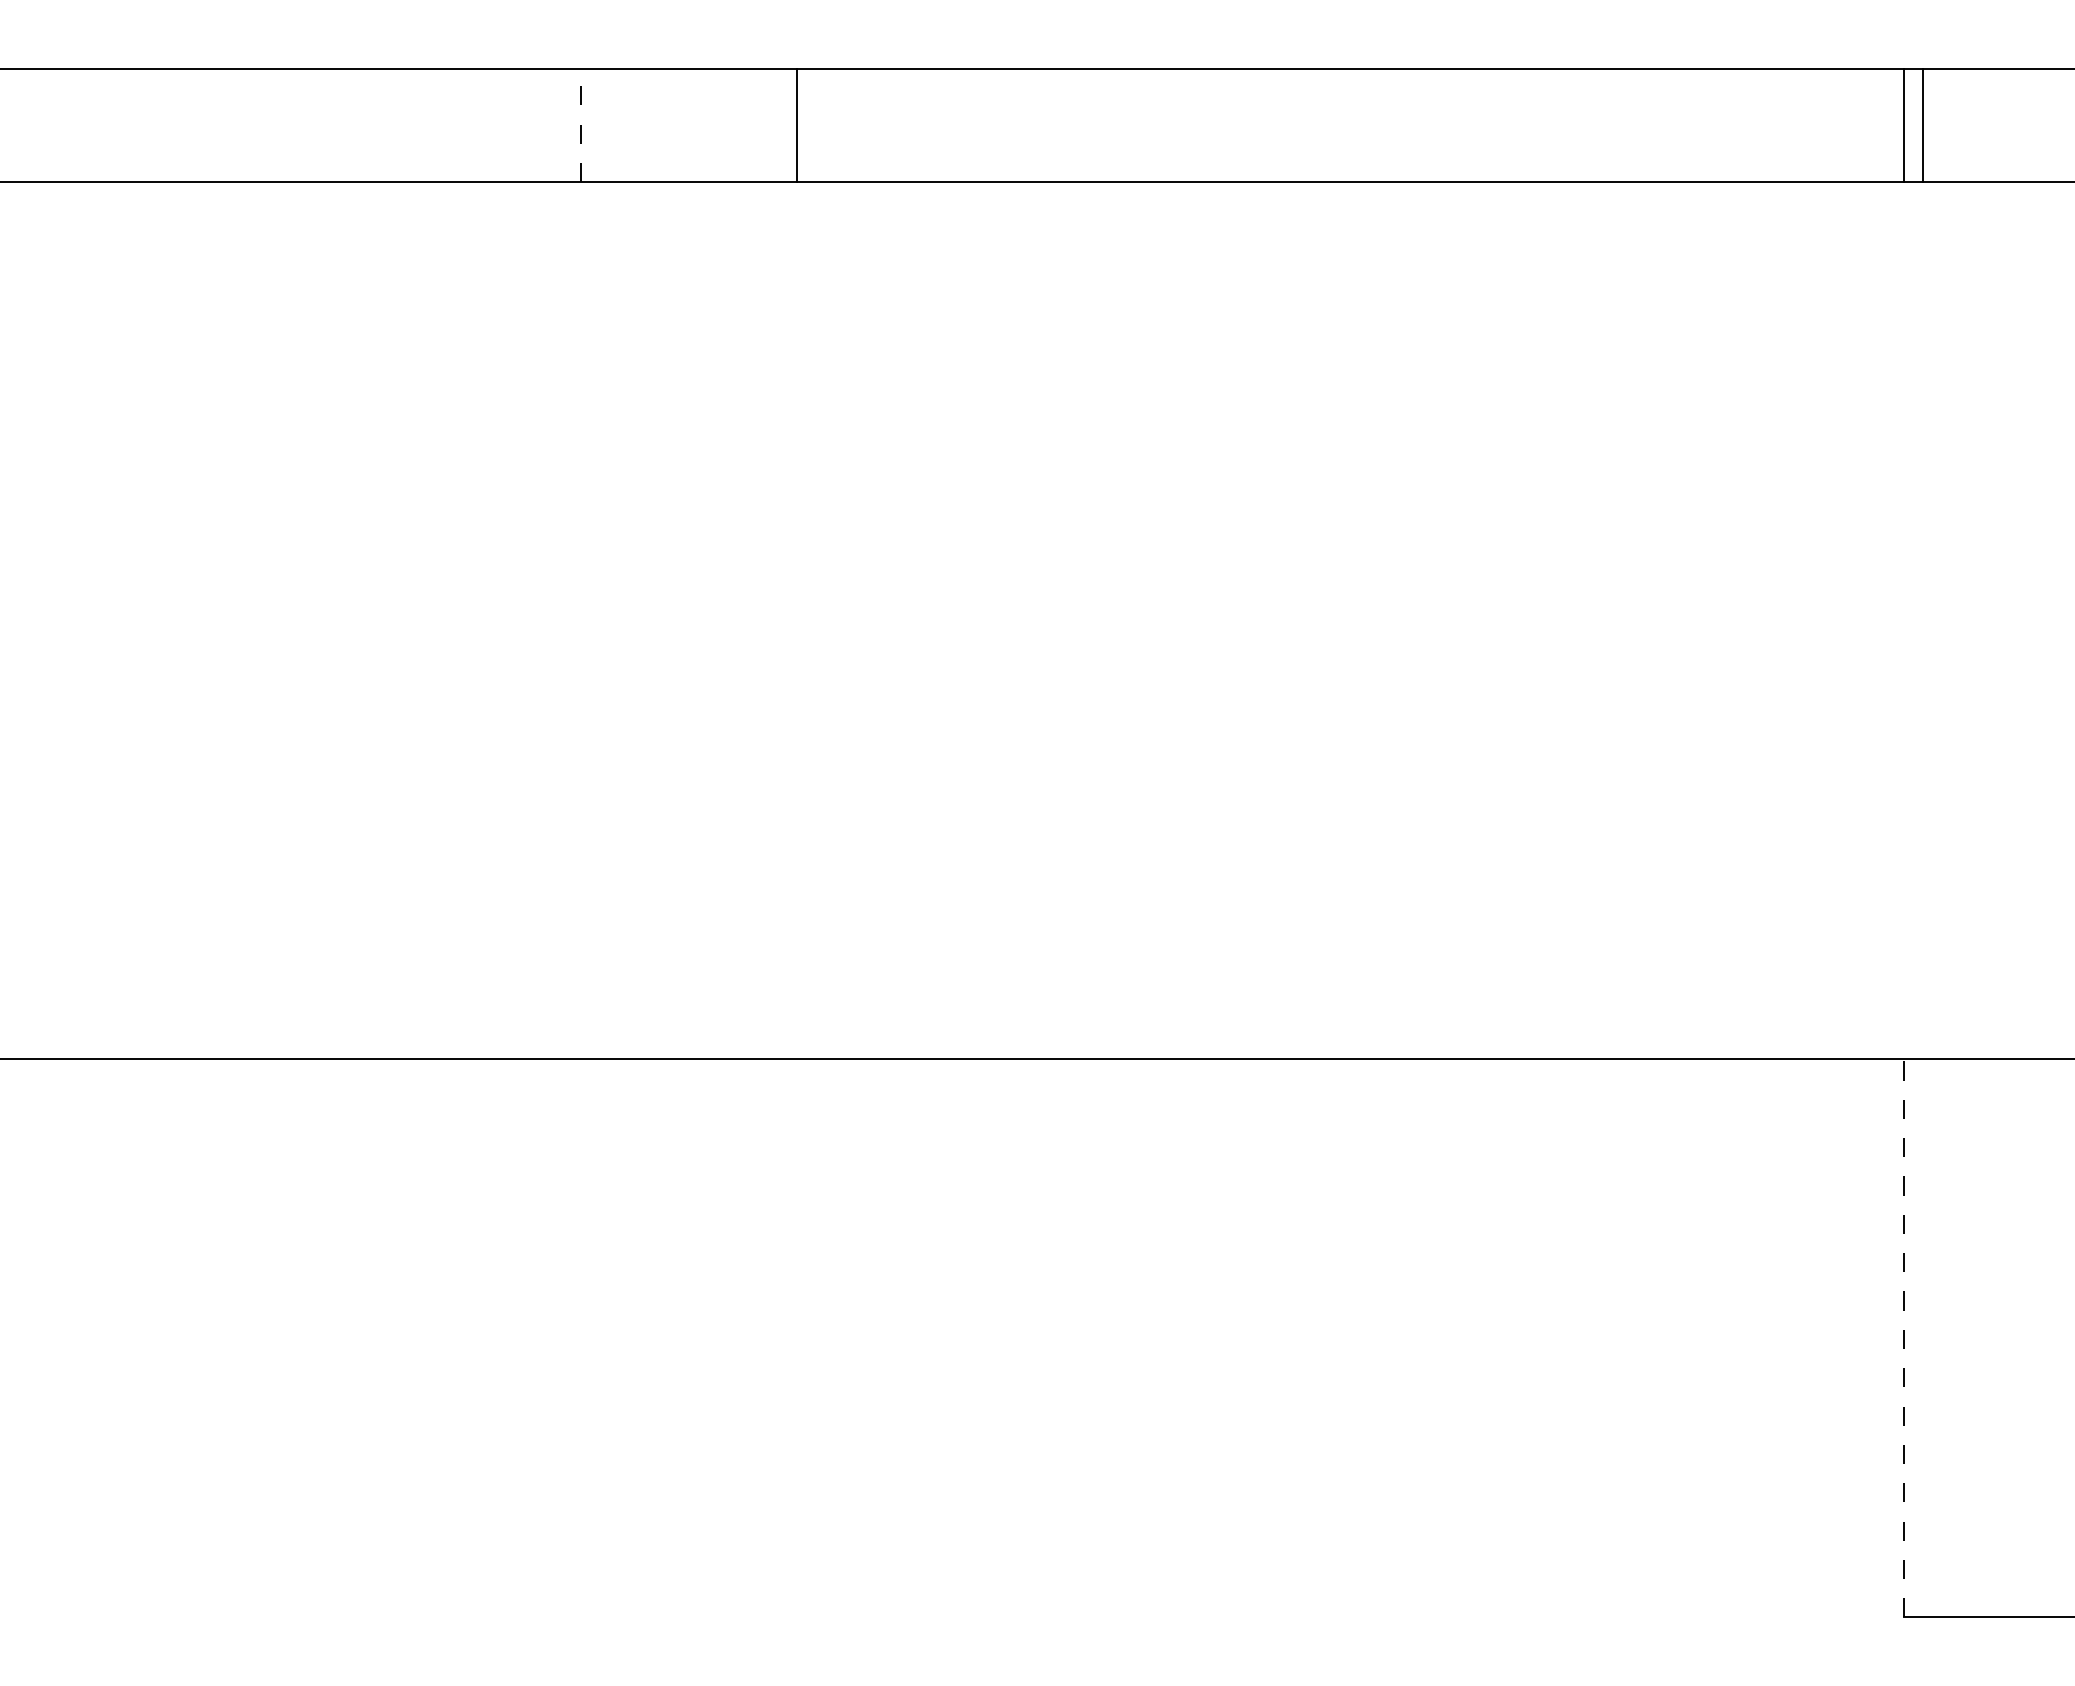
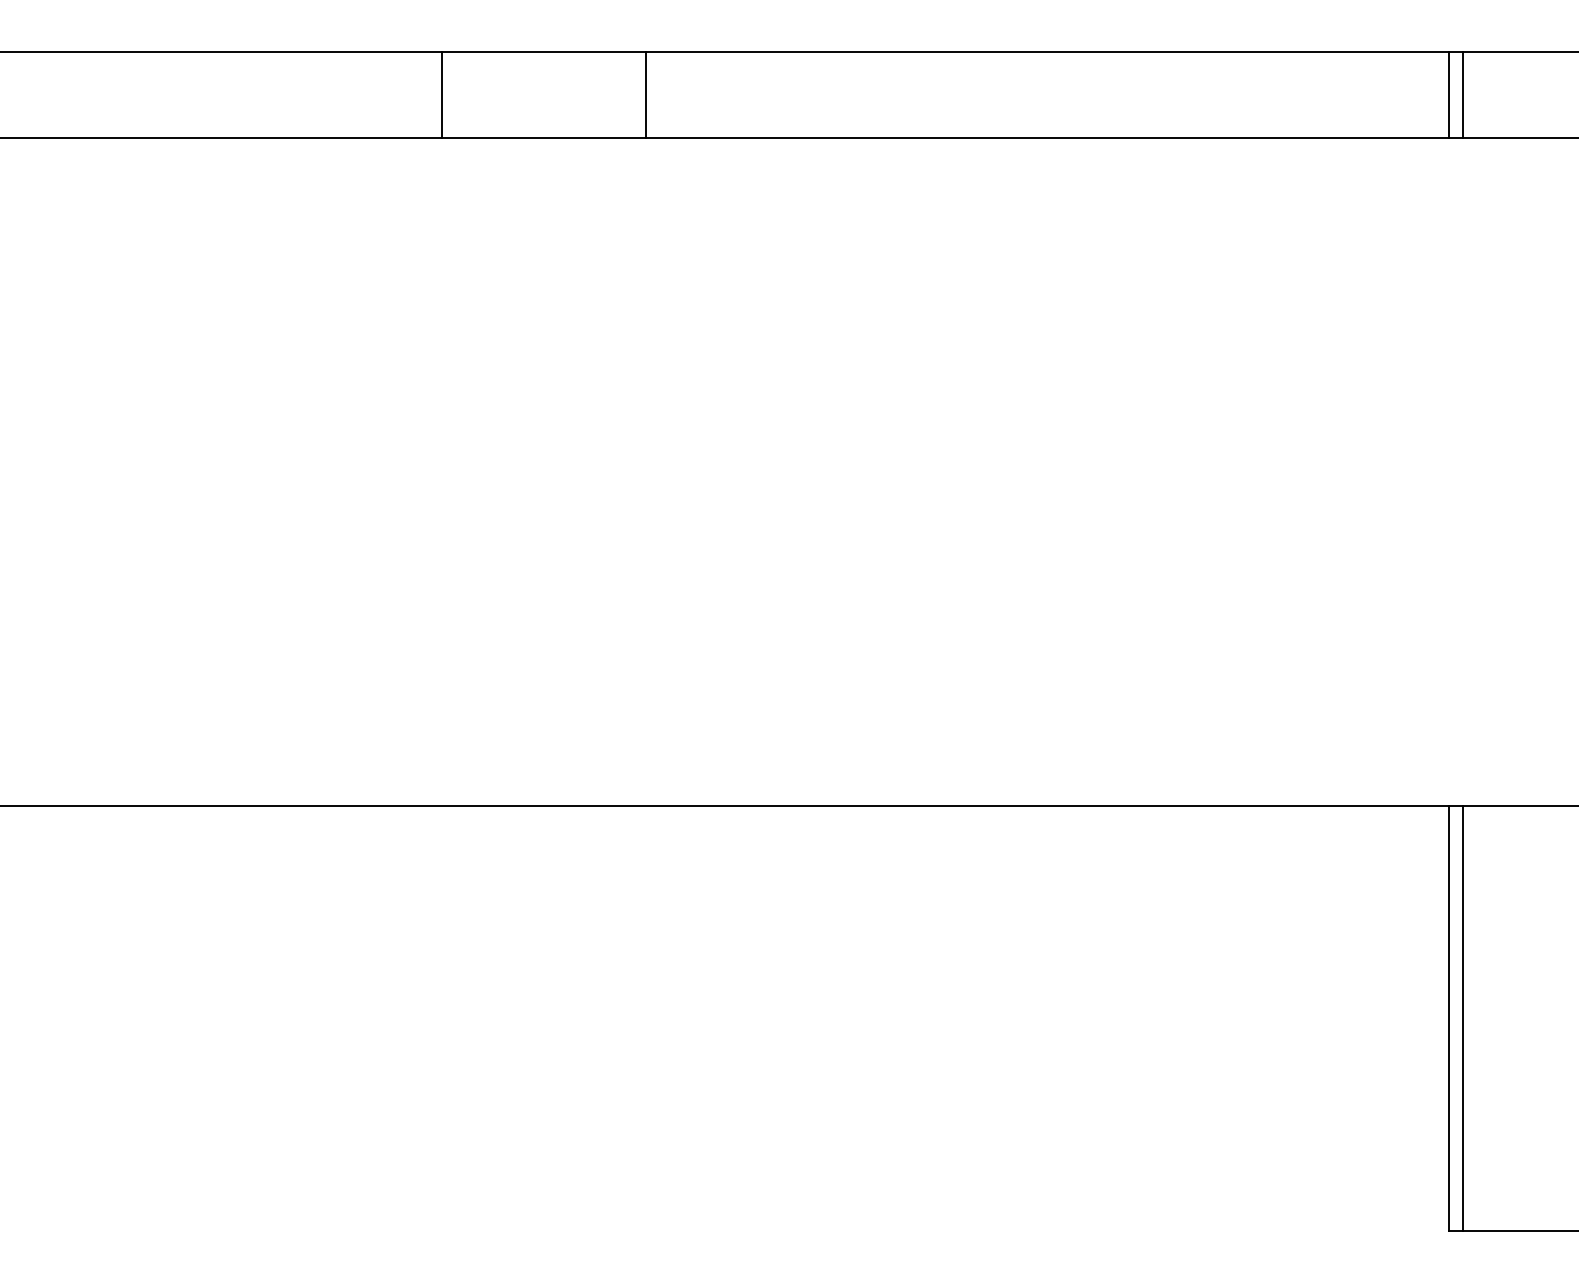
line: (580, 125) -> (441, 95), dashed -> solid
line: (797, 125) -> (646, 95), moved
line: (1903, 1337) -> (1448, 1017), dashed -> solid
line: (1922, 1337) -> (1463, 1017), added

